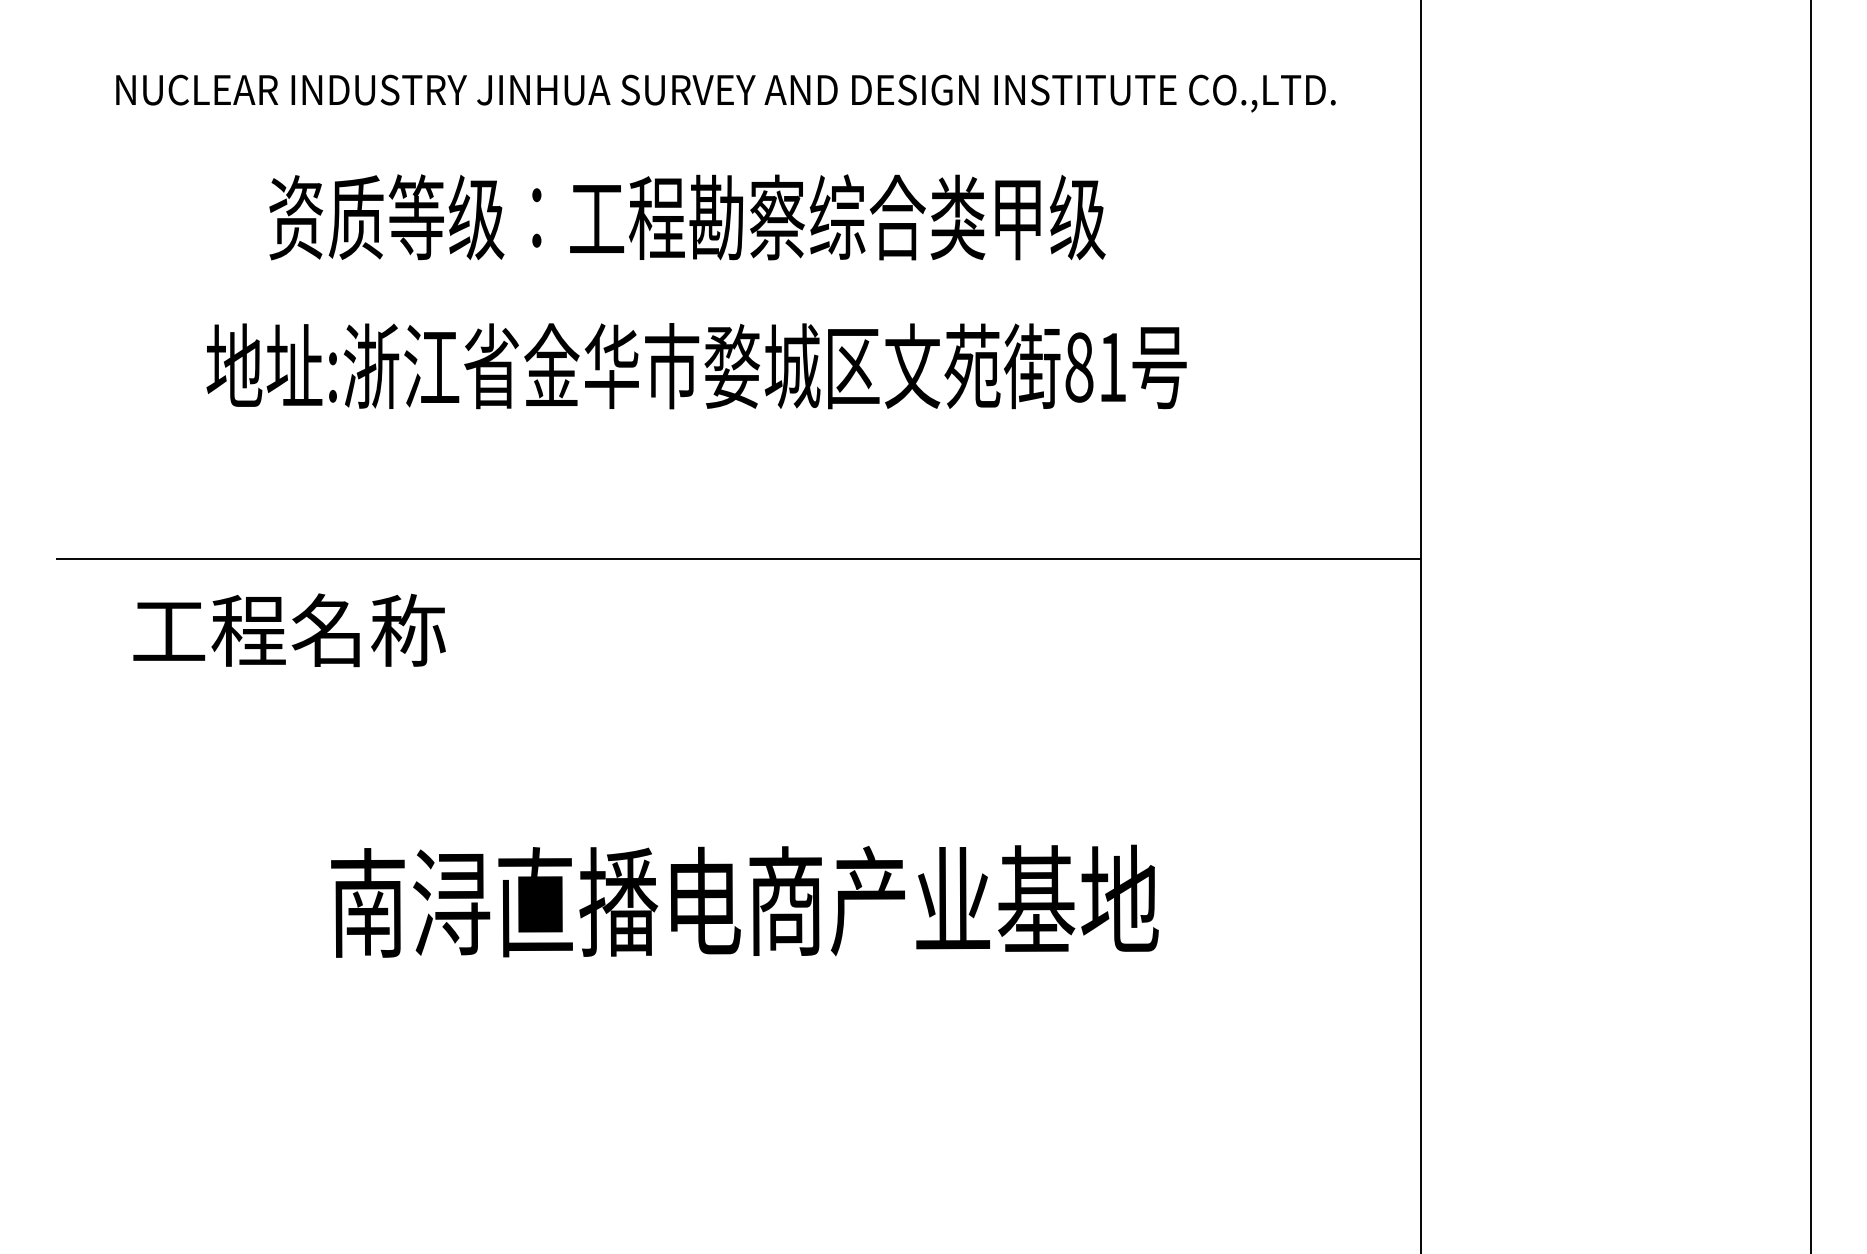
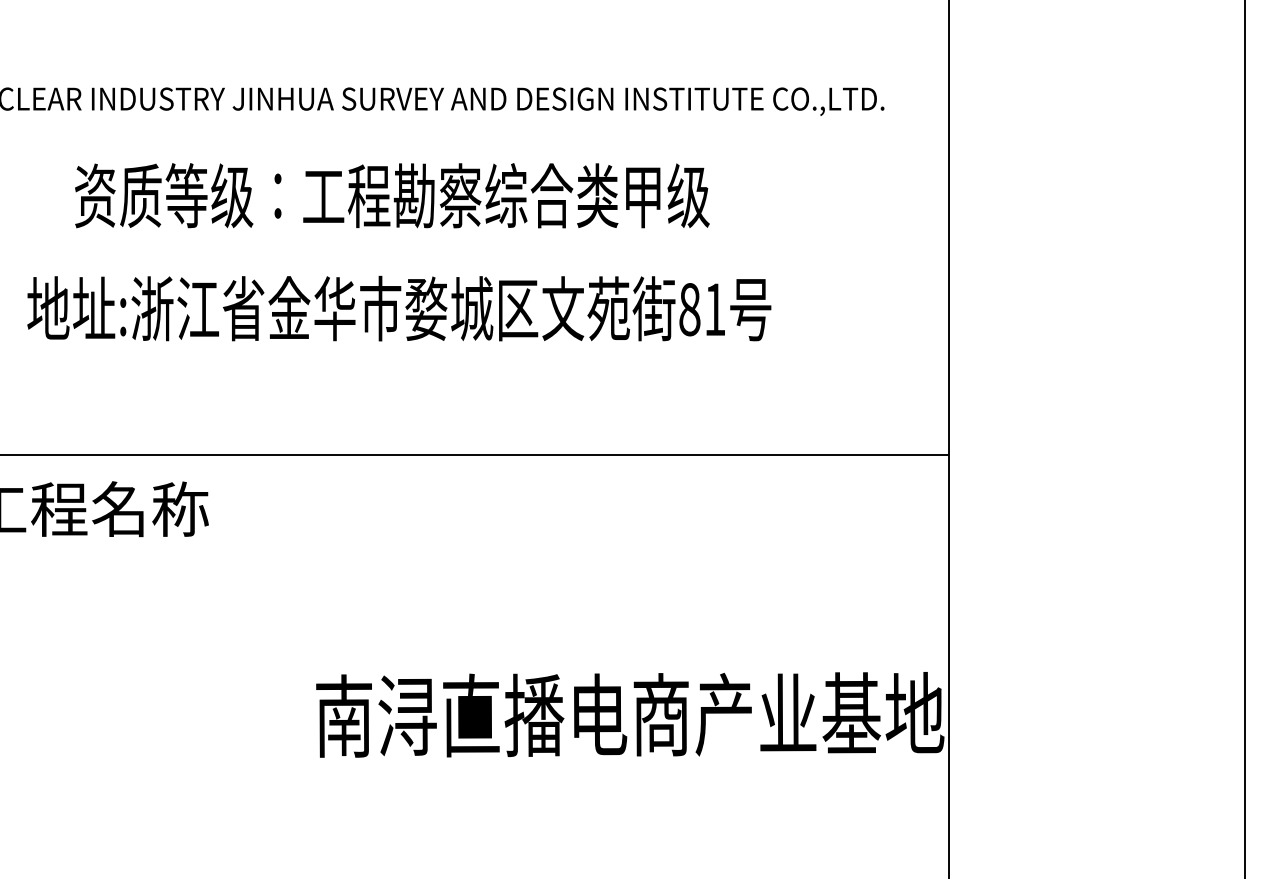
text: (744, 900) -> (629, 714), moved

